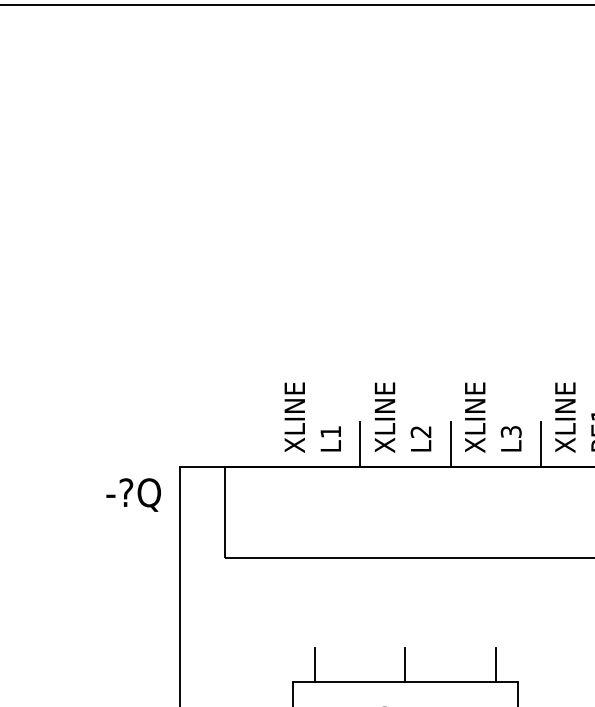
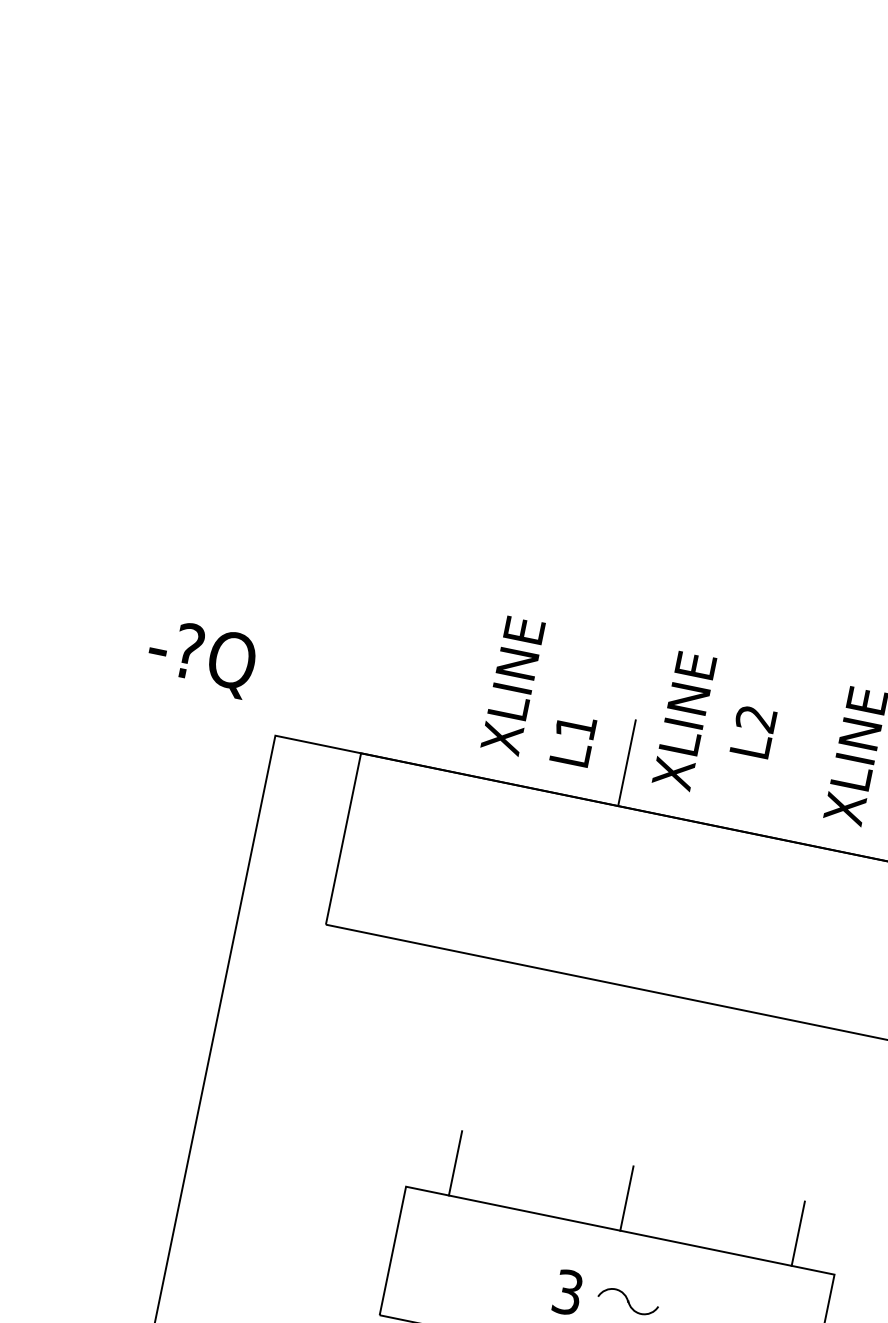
text: (420, 438) -> (752, 730), moved
line: (450, 444) -> (798, 797), removed
text: (133, 494) -> (201, 657), moved

